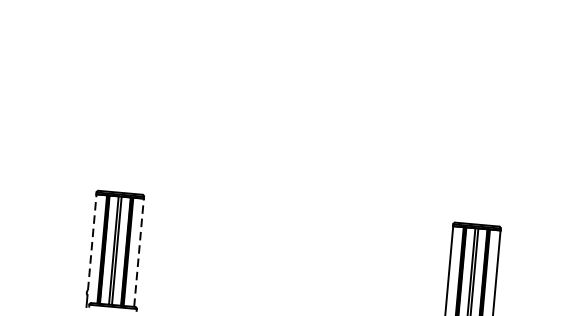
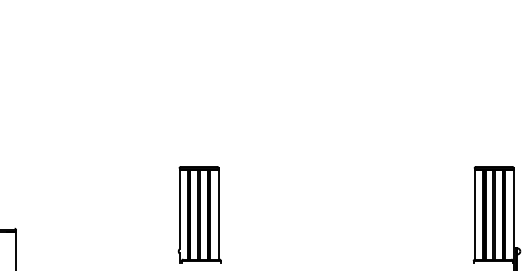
line: (92, 242) -> (179, 209), dashed -> solid
line: (138, 252) -> (218, 214), dashed -> solid

